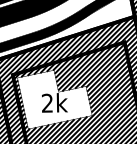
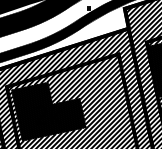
hatch: (54, 99) -> (48, 111), added

